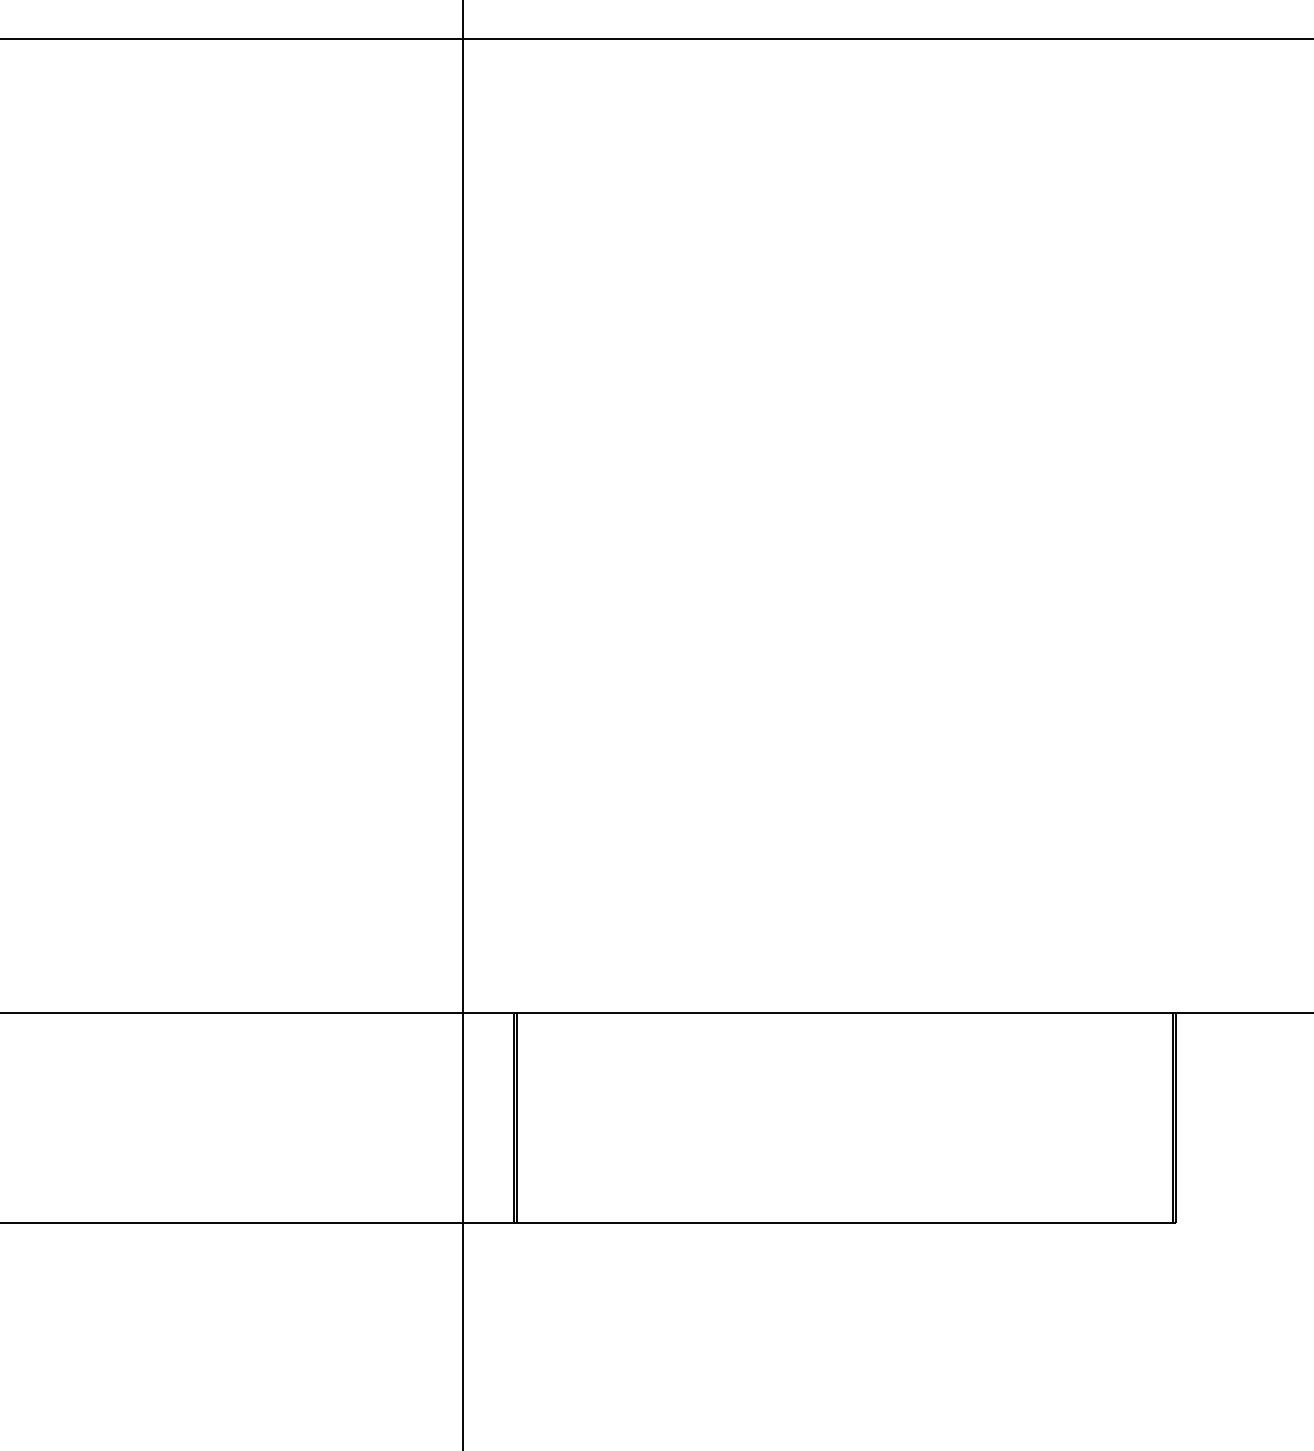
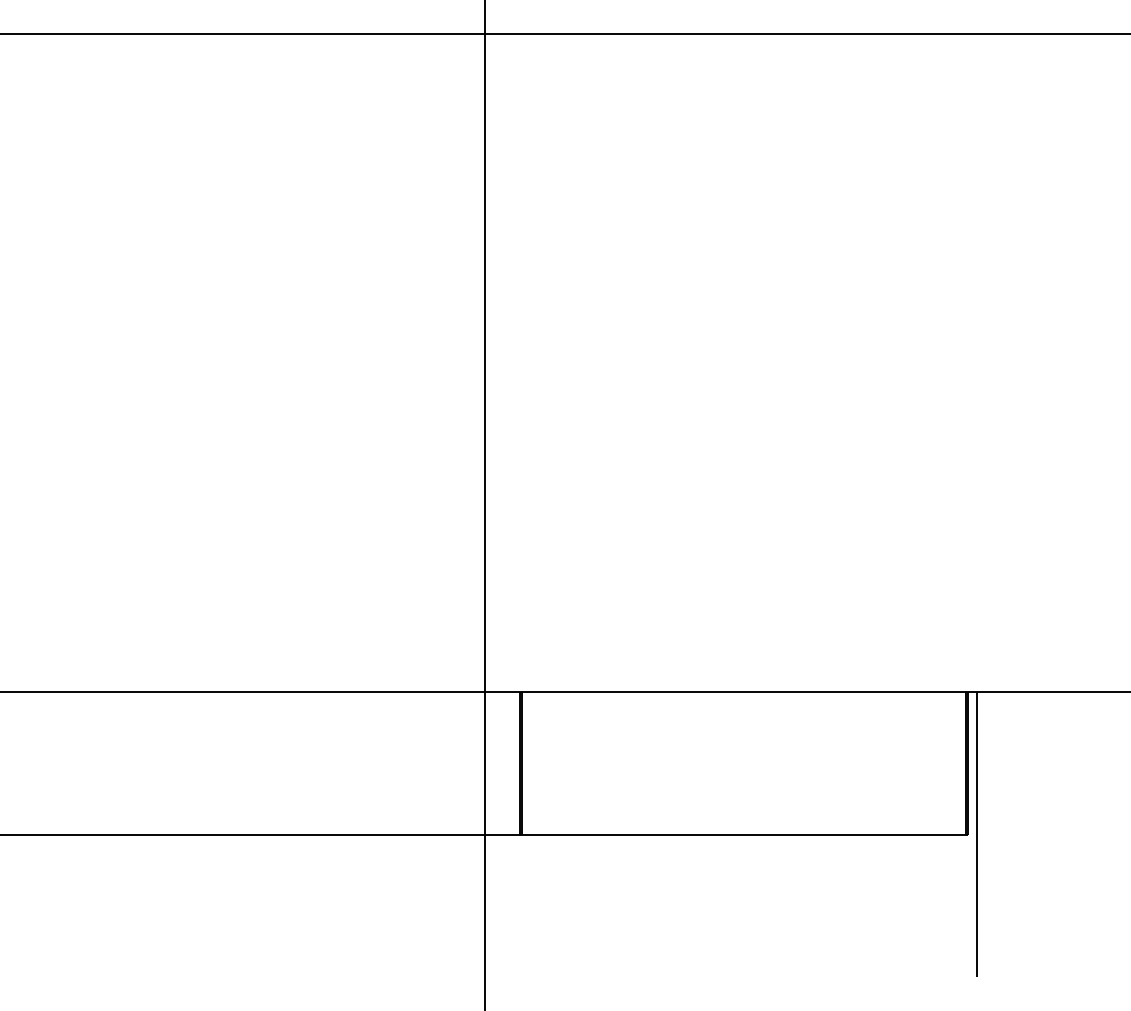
line: (1188, 1222) -> (976, 834), added

